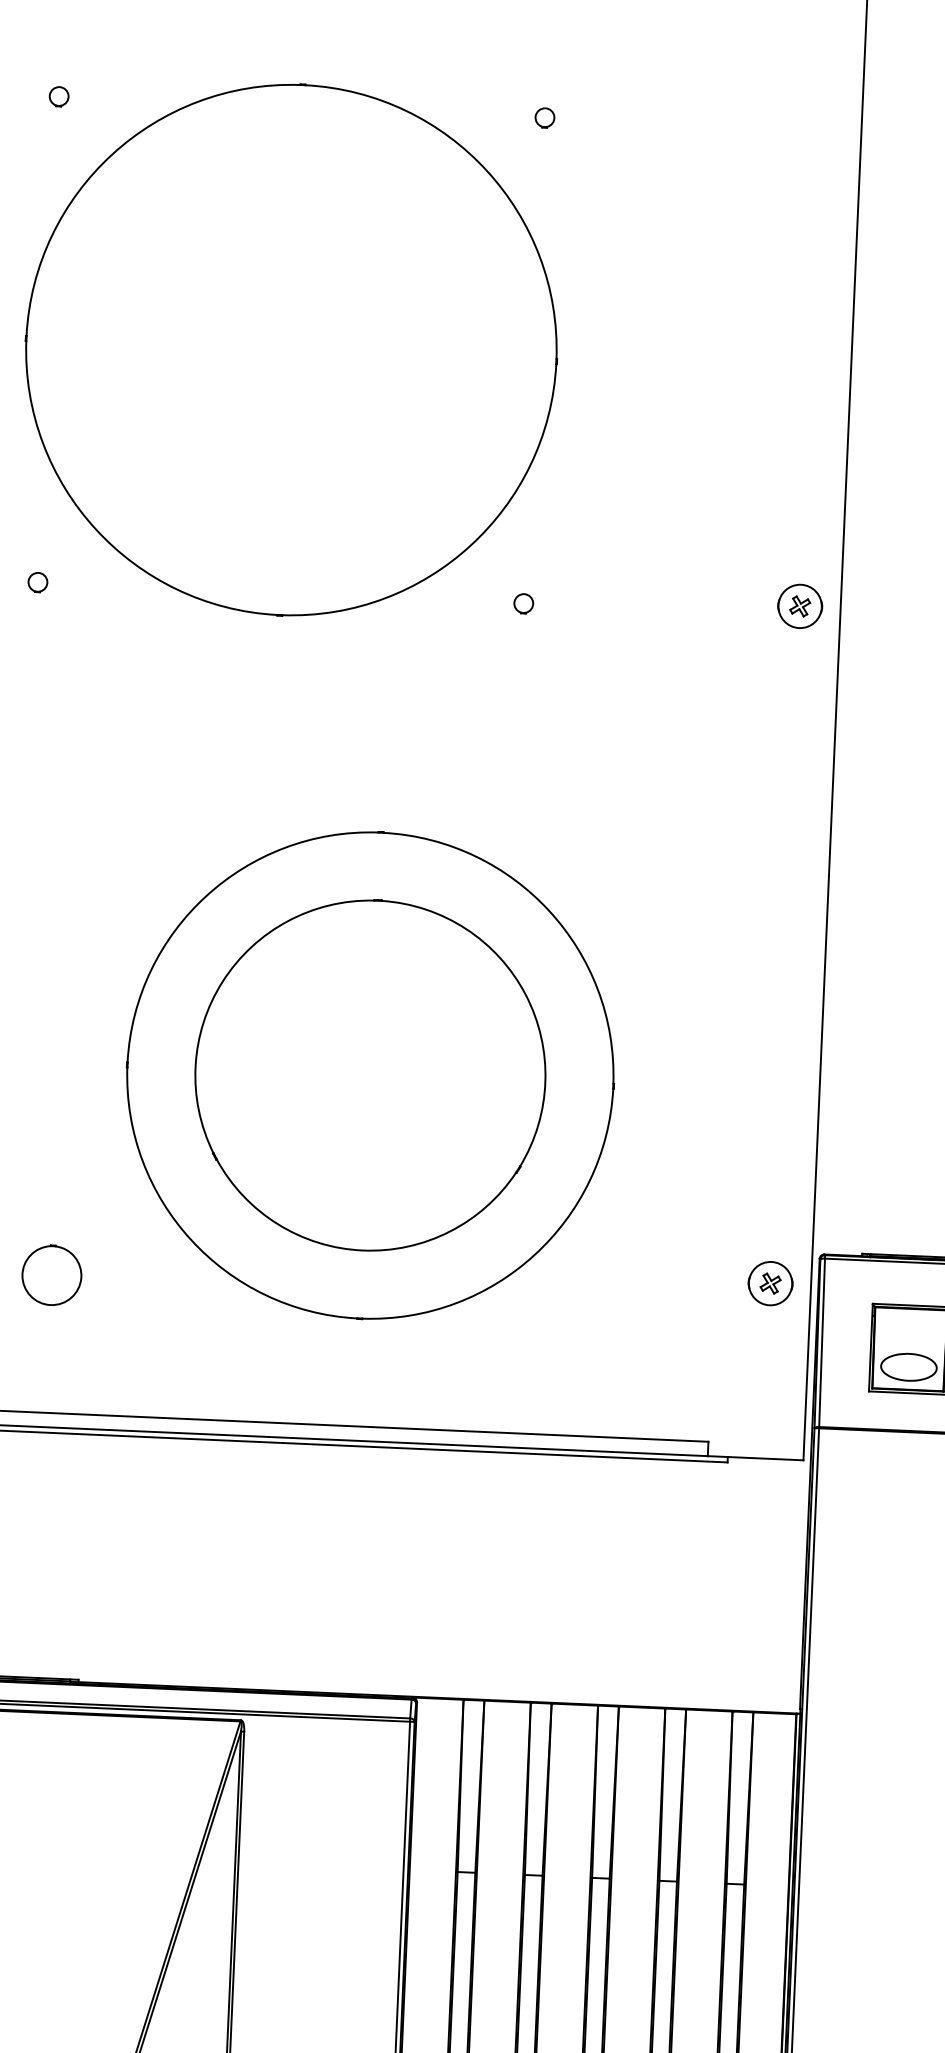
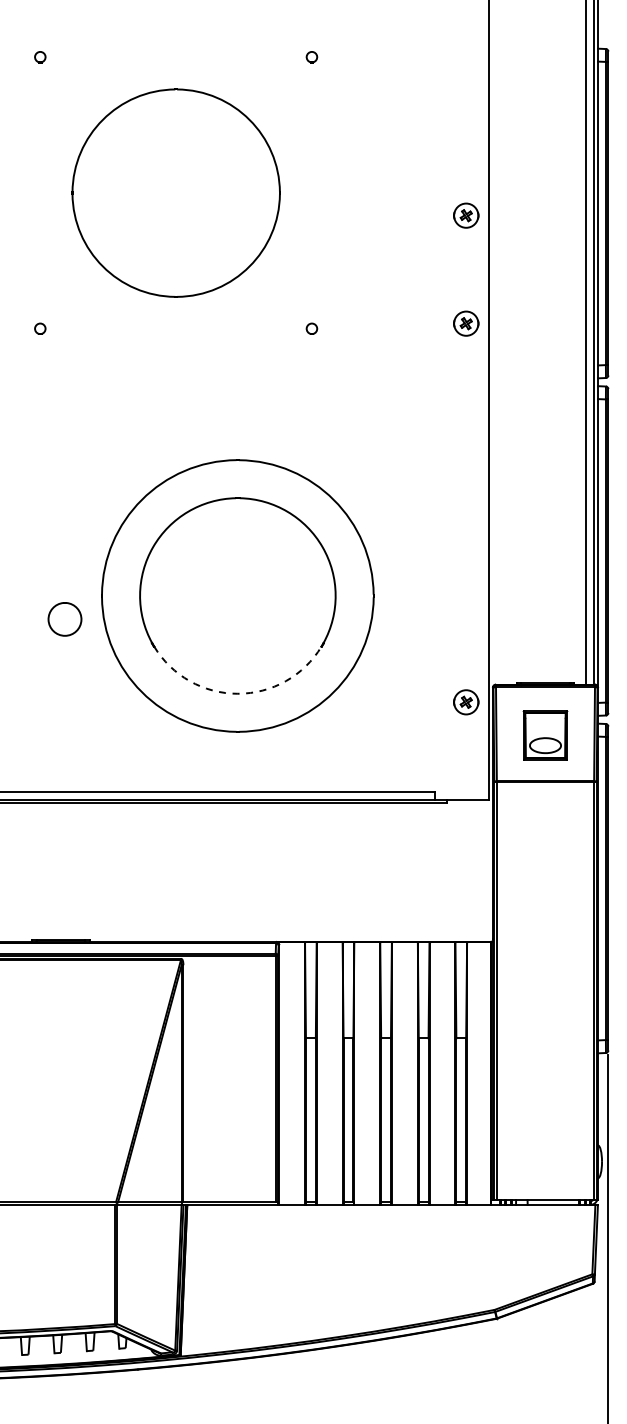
part: (292, 350) -> (176, 193), size x0.7
part: (809, 412) -> (466, 215), added
arc: (362, 1249) -> (237, 693), solid -> dashed
part: (51, 1275) -> (64, 619), moved

